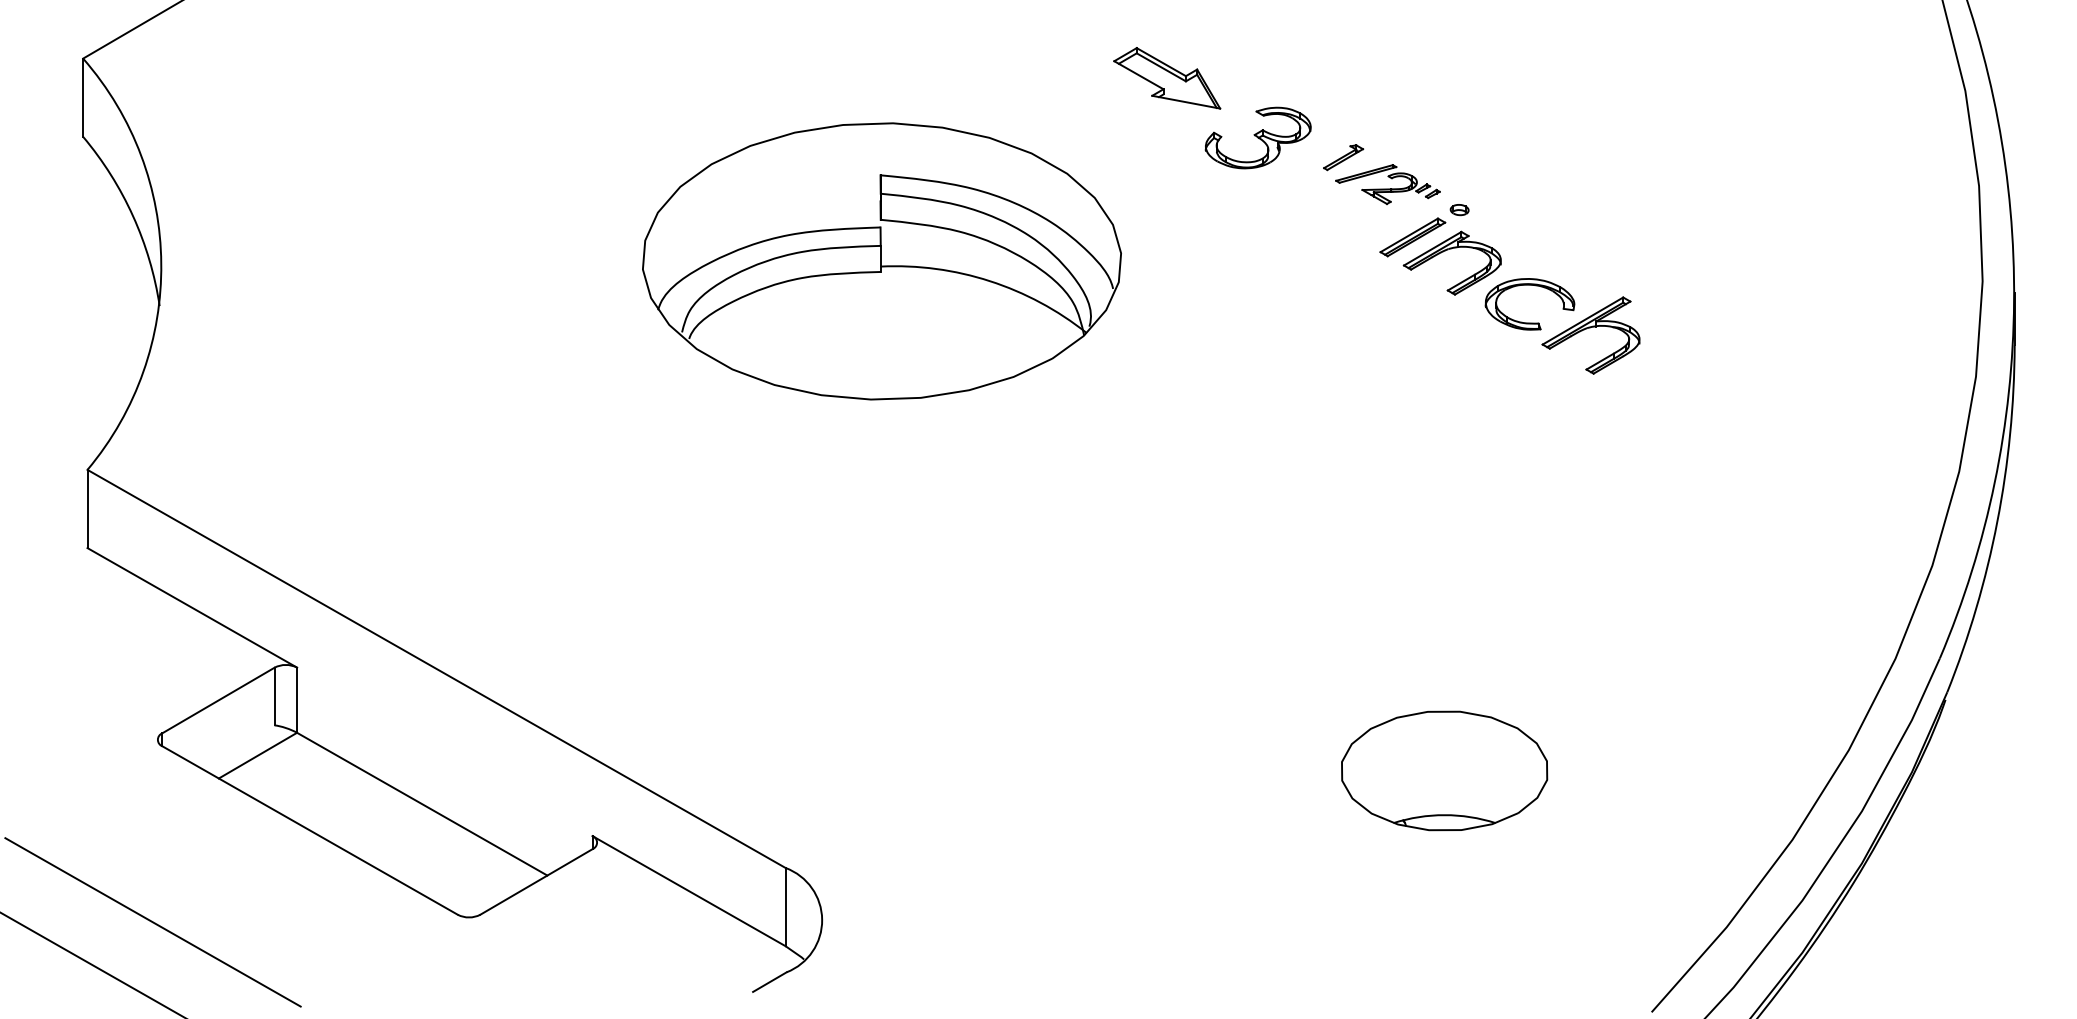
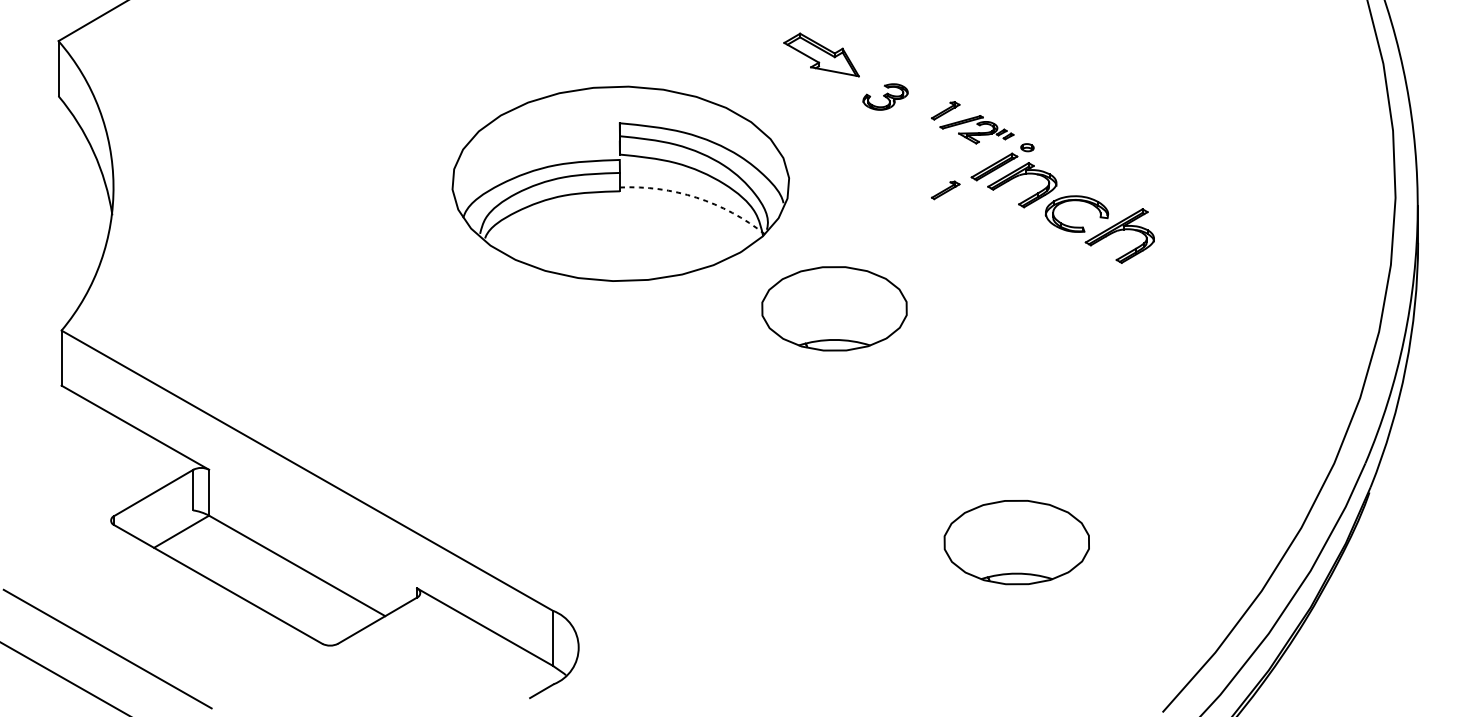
part: (1257, 137) -> (885, 96), size x0.6
part: (1343, 270) -> (945, 190), added
arc: (989, 281) -> (696, 198), solid -> dashed
part: (1185, 438) -> (834, 308), added

